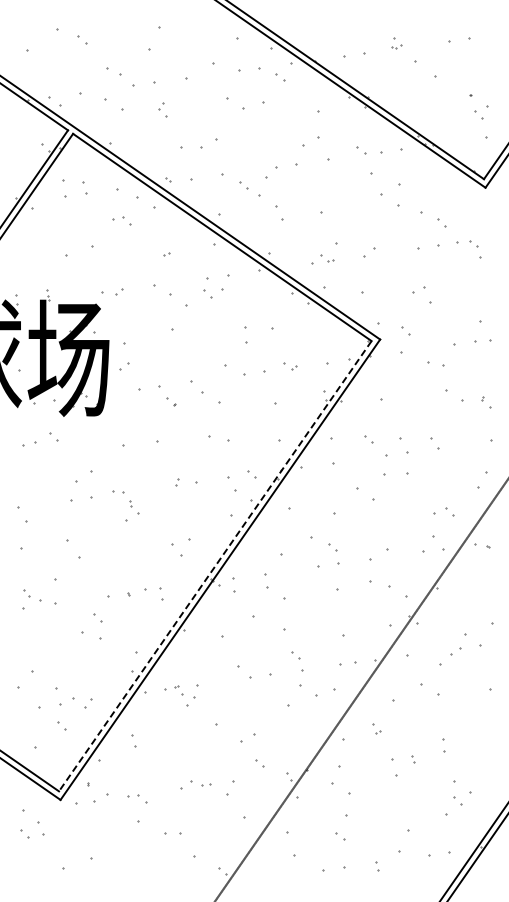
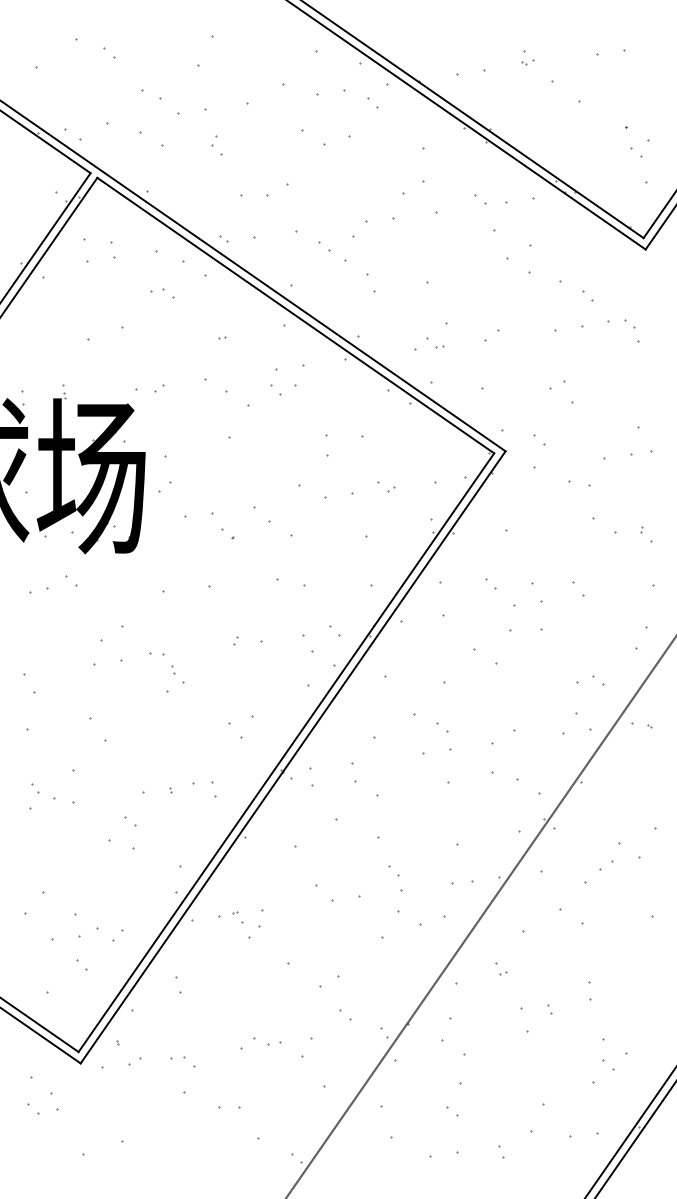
line: (215, 566) -> (286, 753), dashed -> solid
part: (101, 798) -> (135, 1061), size x0.62

